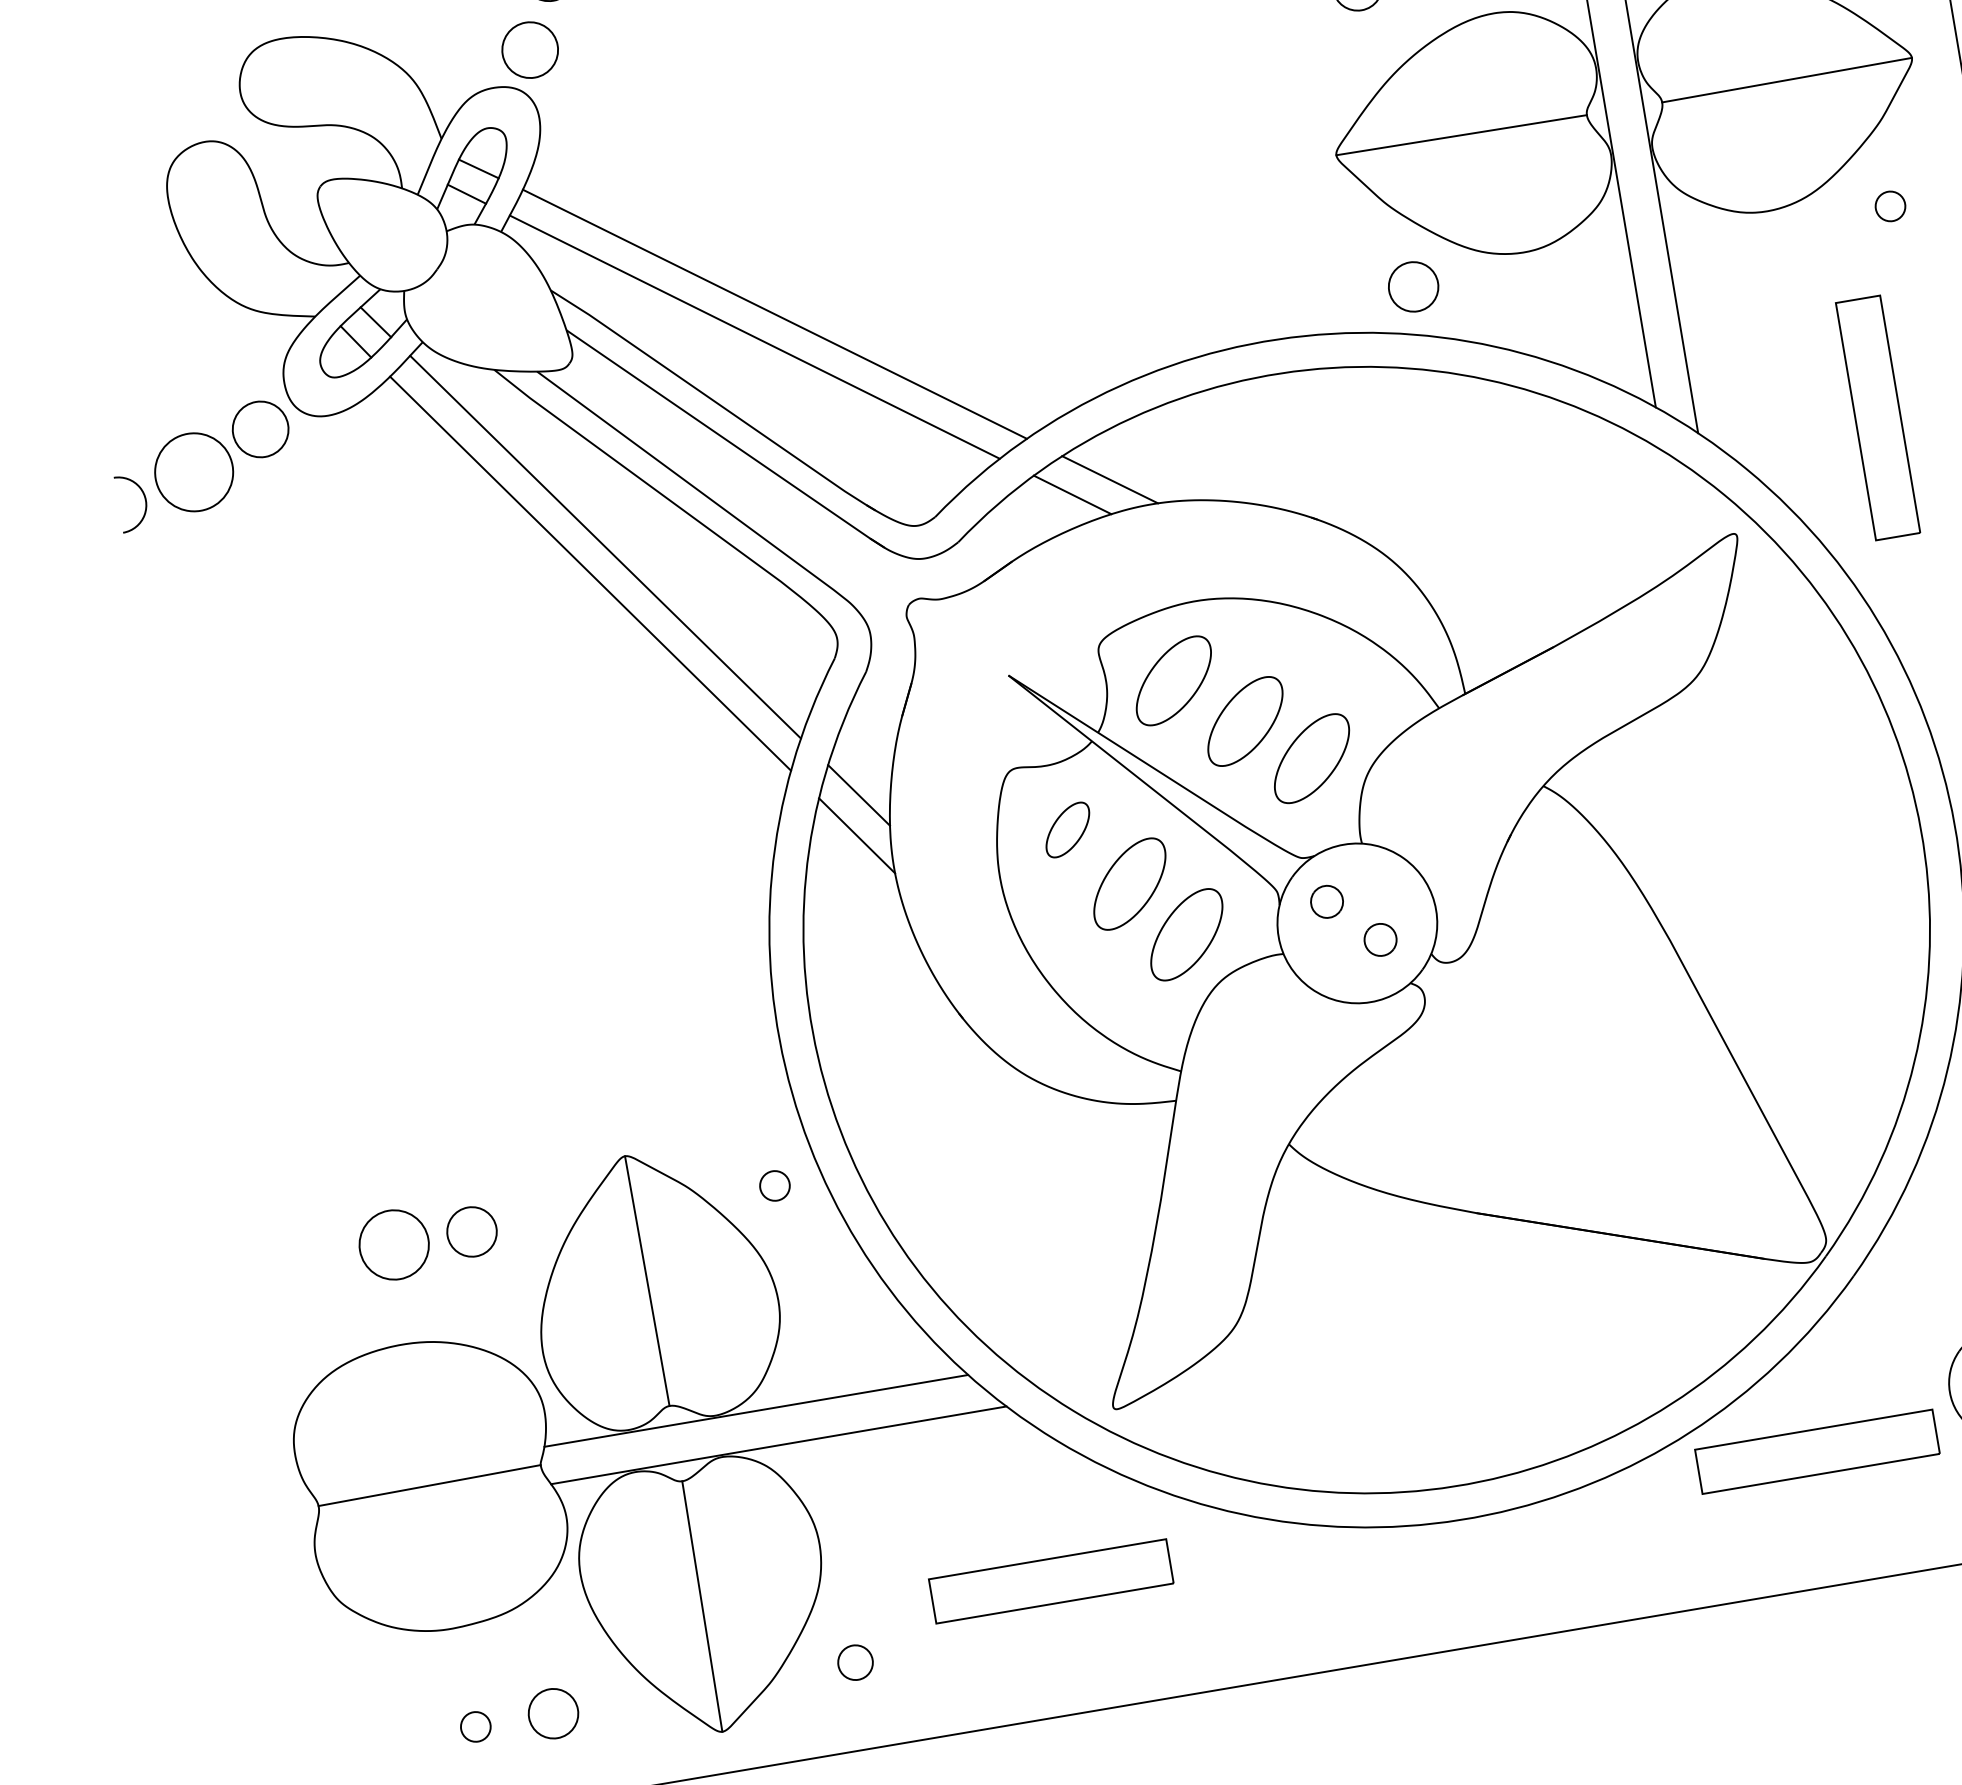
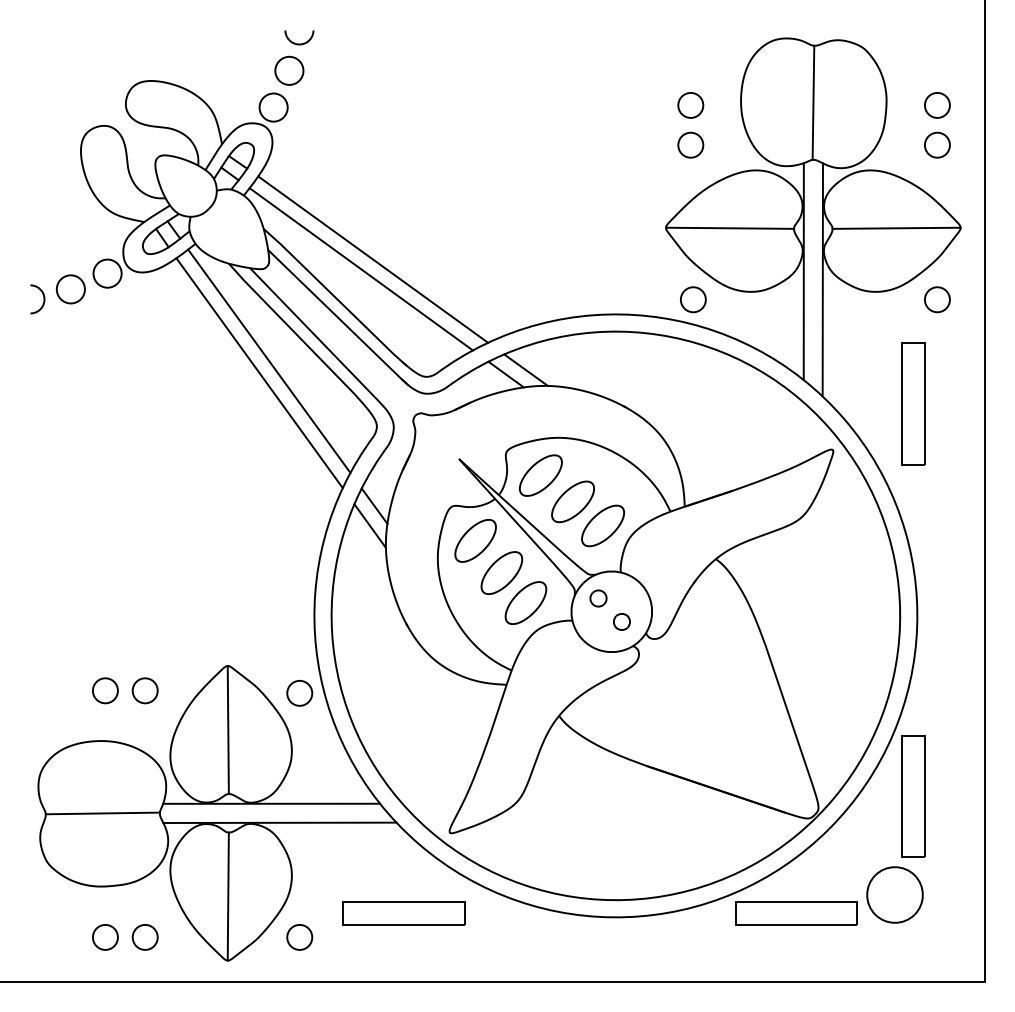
circle: (1890, 205) -> (937, 299), size x1.67
circle: (193, 472) -> (70, 289), size x0.71
part: (1067, 829) -> (475, 540), size x1.67
circle: (774, 1186) -> (299, 693), size x1.67
circle: (394, 1244) -> (105, 690), size x0.71
circle: (854, 1662) -> (299, 937), size x1.43
circle: (475, 1727) -> (105, 937), size x1.67

